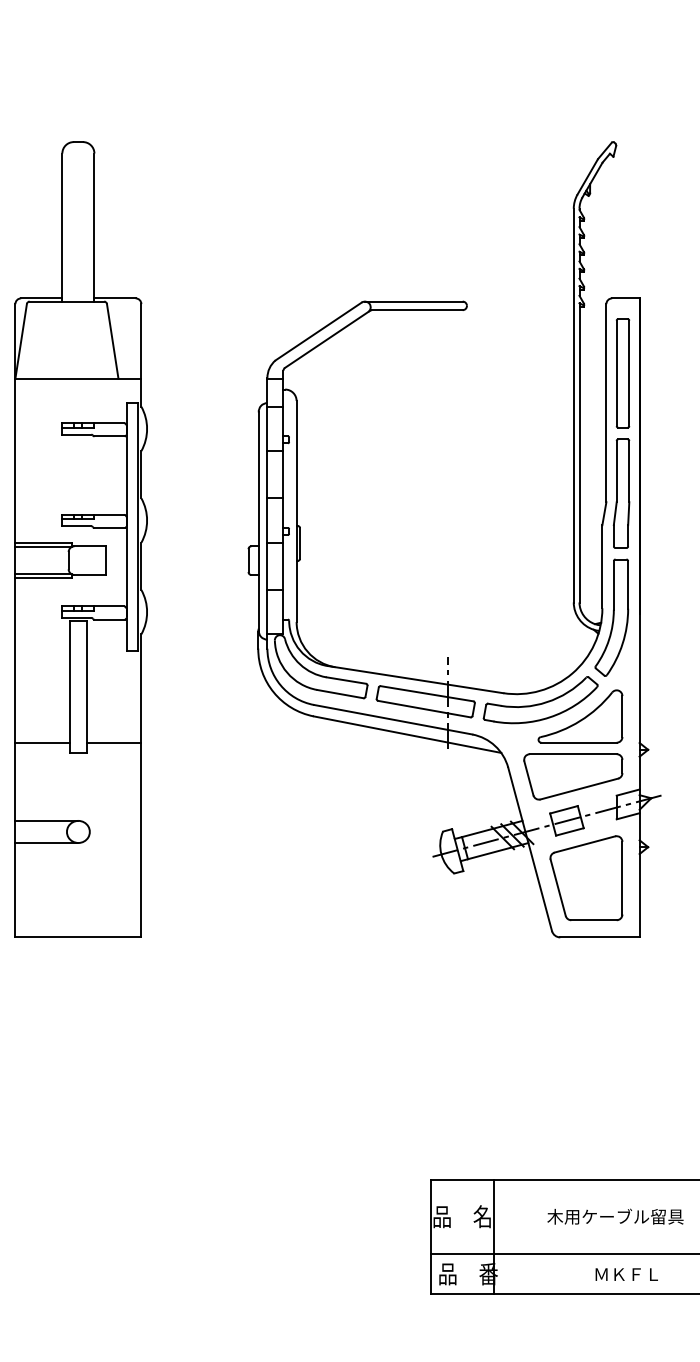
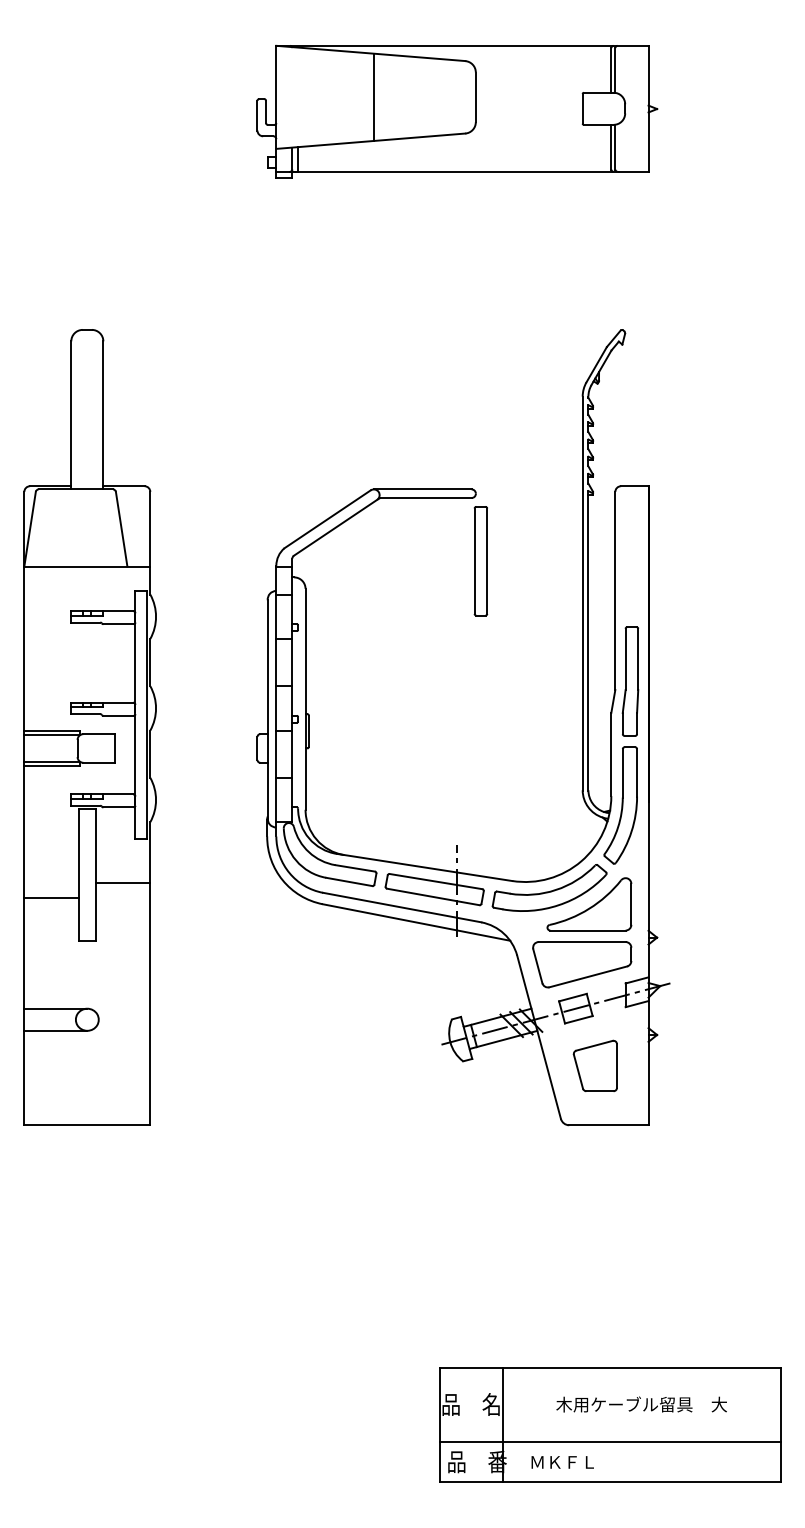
part: (622, 373) -> (480, 561), moved
line: (42, 742) -> (51, 897), moved
line: (113, 742) -> (122, 882), moved
part: (586, 877) -> (595, 1065), size x0.6
text: (626, 1274) -> (562, 1462), moved

